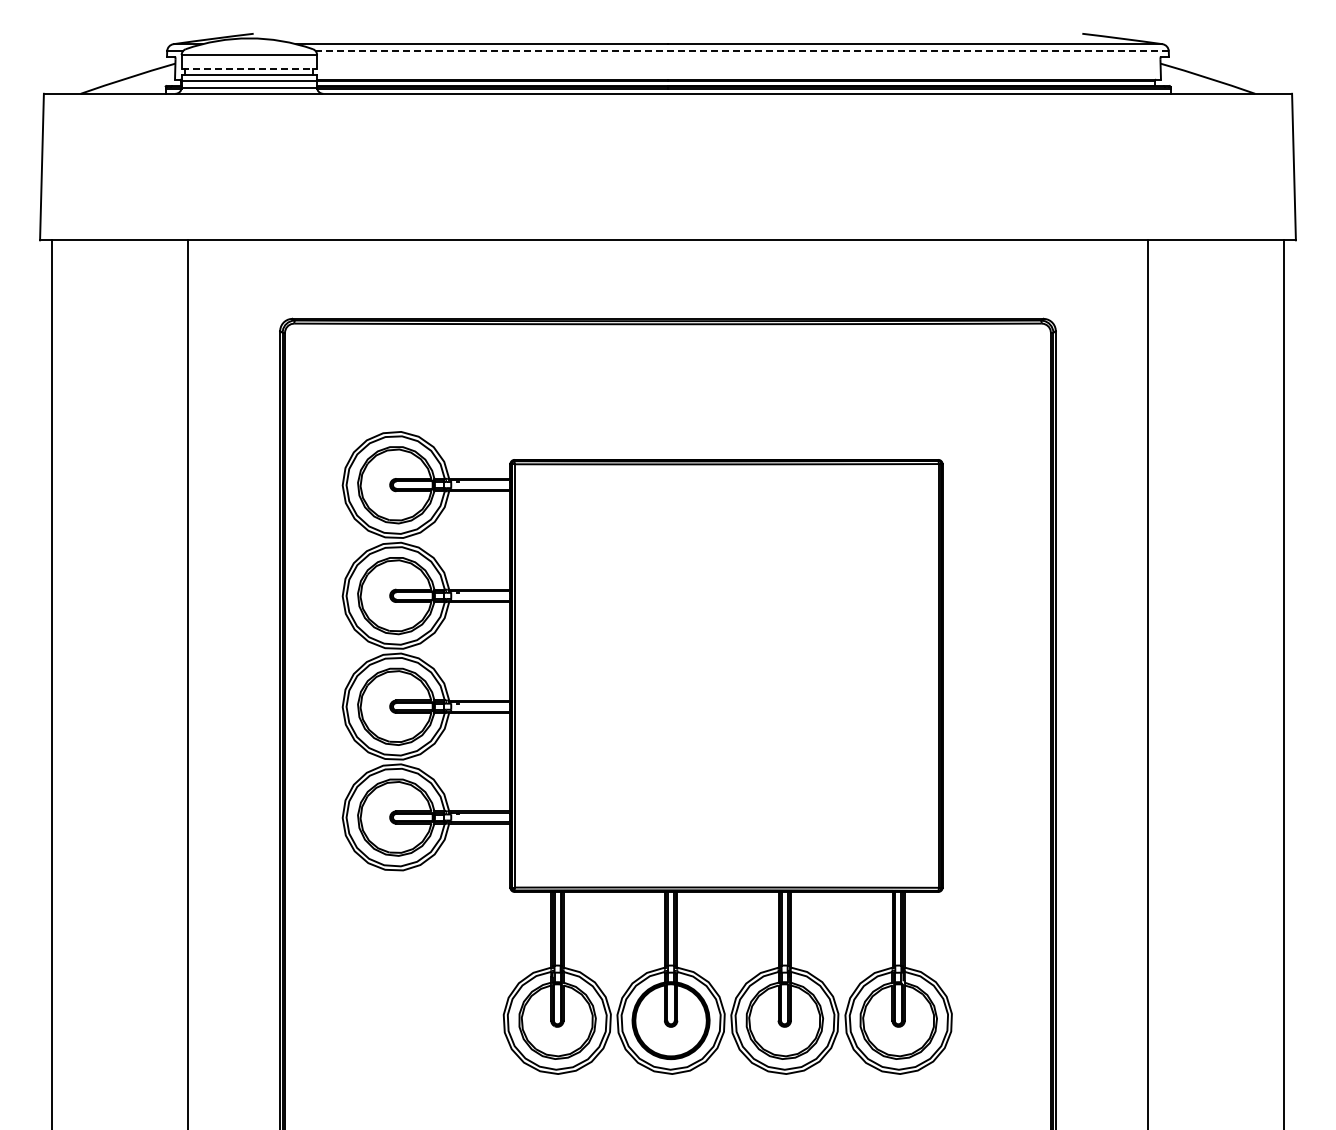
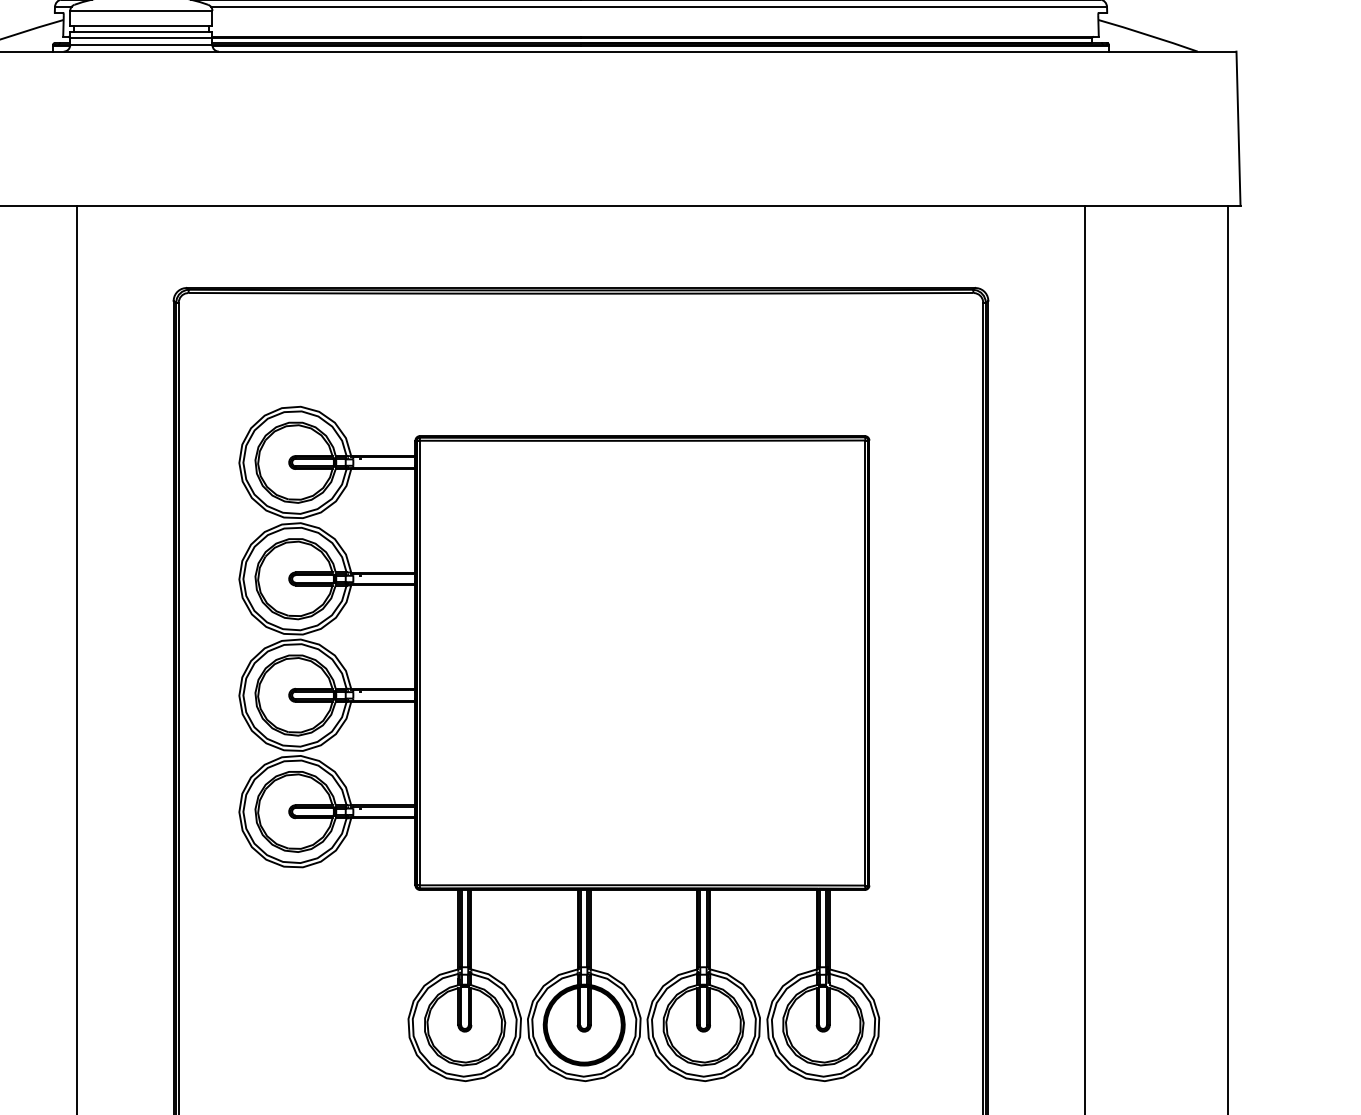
line: (741, 51) -> (658, 7), dashed -> solid
line: (249, 69) -> (141, 26), dashed -> solid

